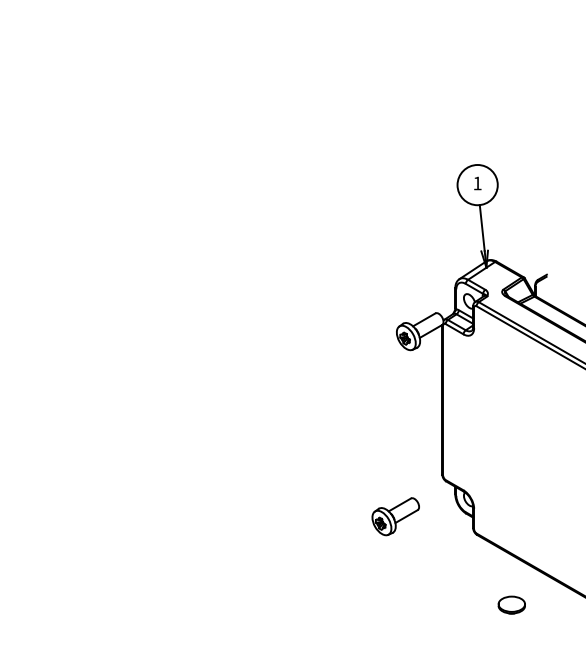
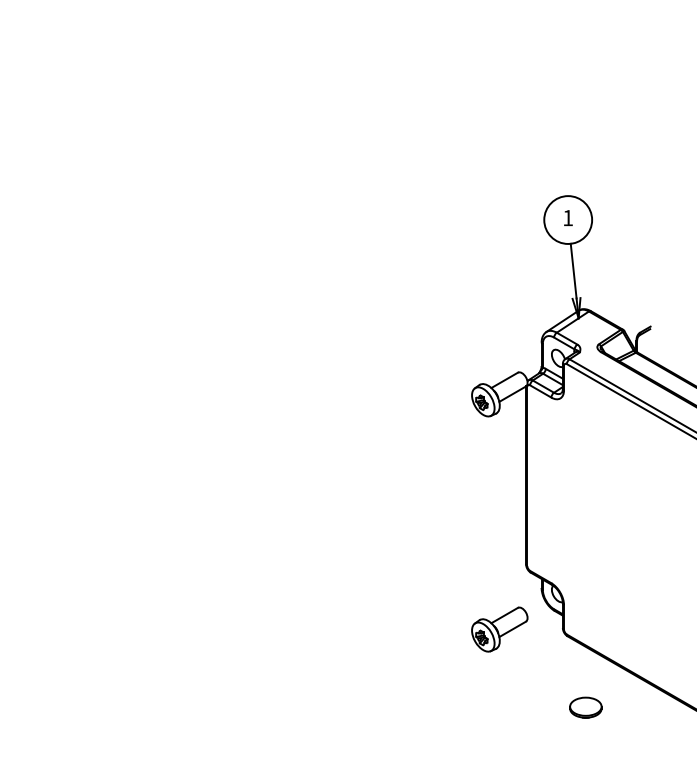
part: (395, 516) -> (499, 629), moved
part: (511, 604) -> (585, 707), moved

